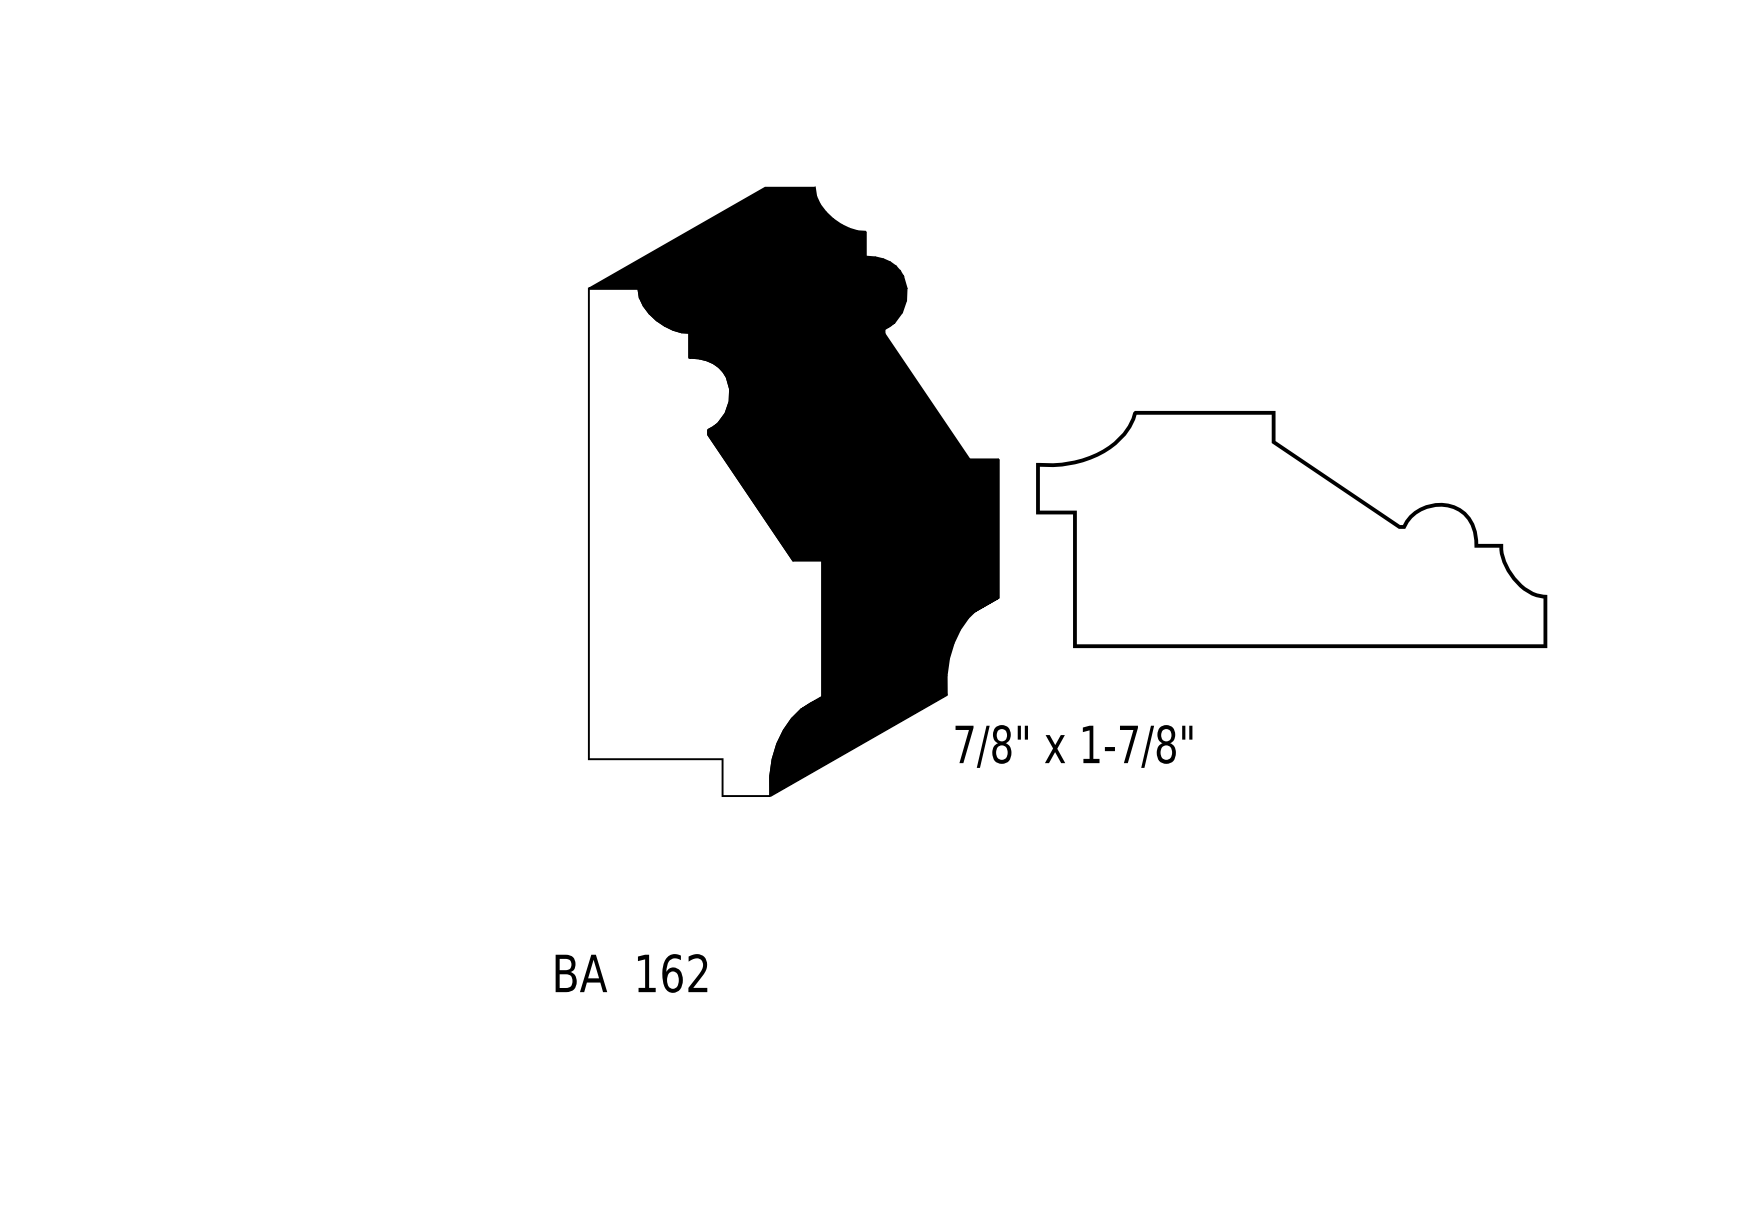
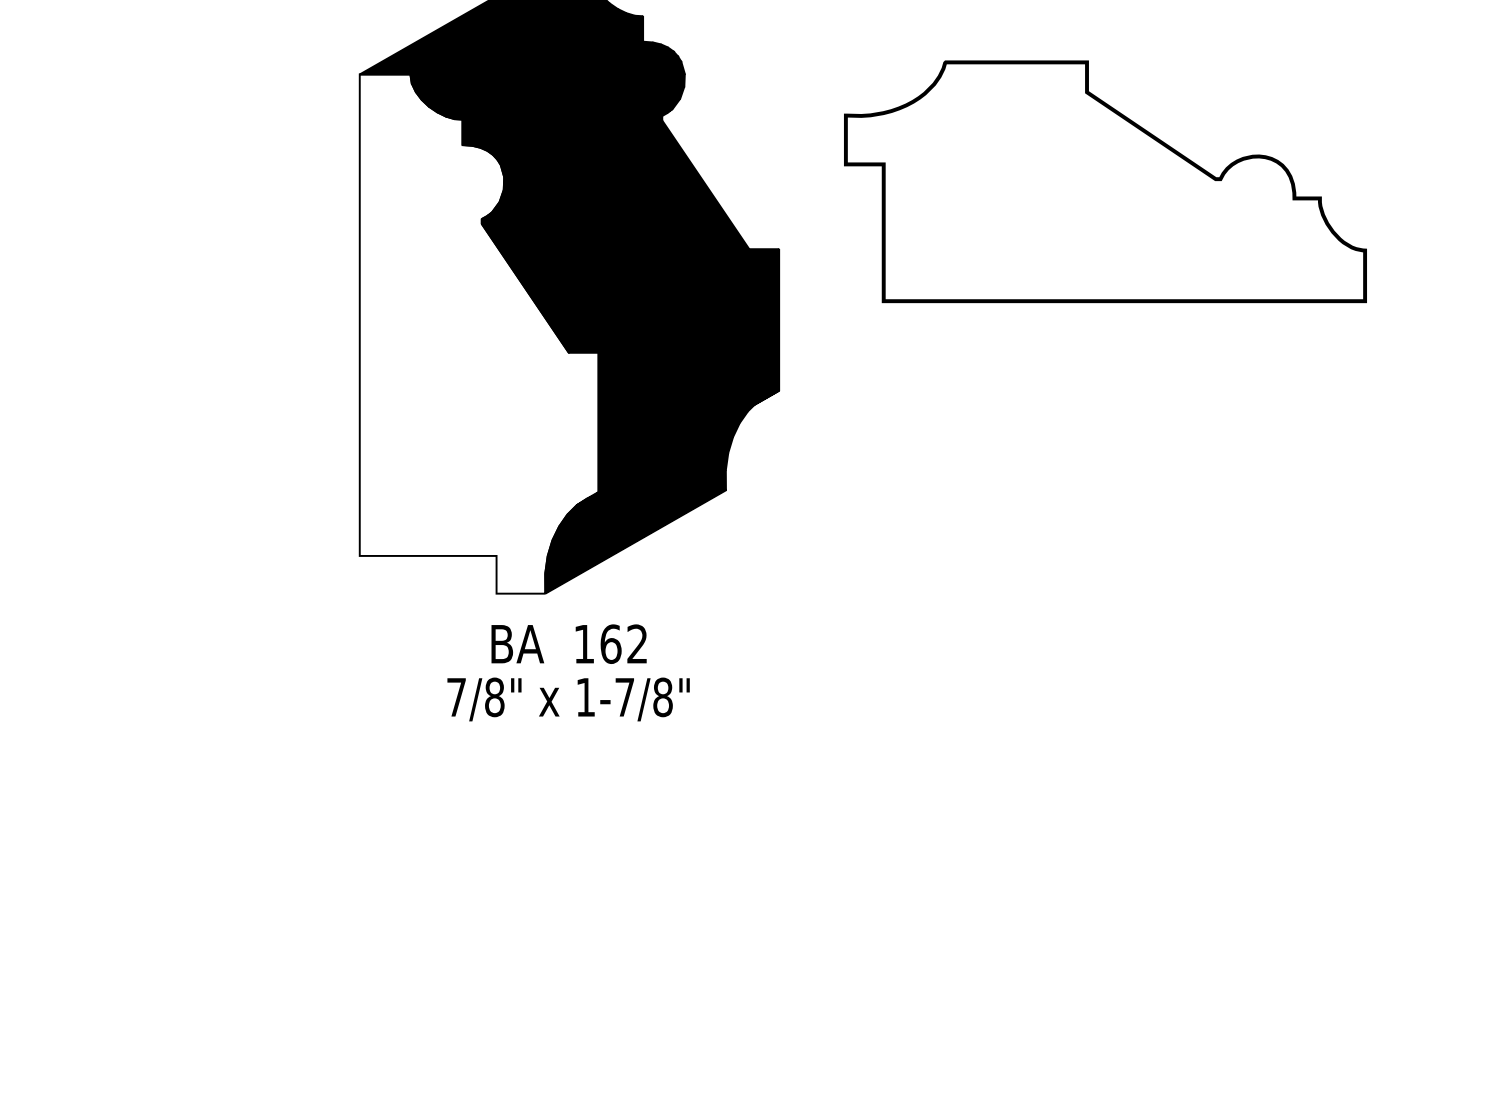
part: (1291, 529) -> (1105, 181), moved
text: (1073, 746) -> (568, 699), moved
text: (631, 973) -> (569, 644), moved

